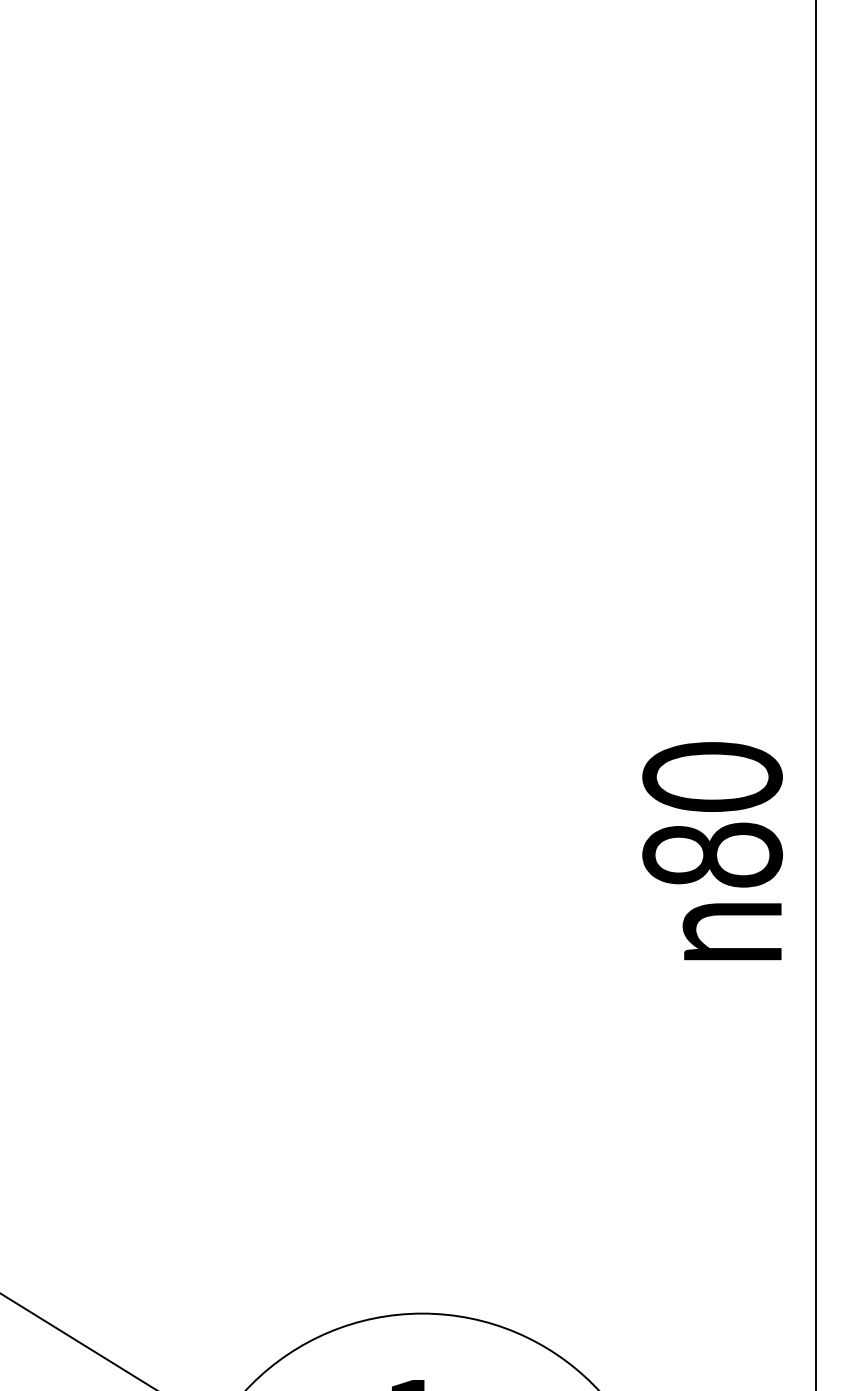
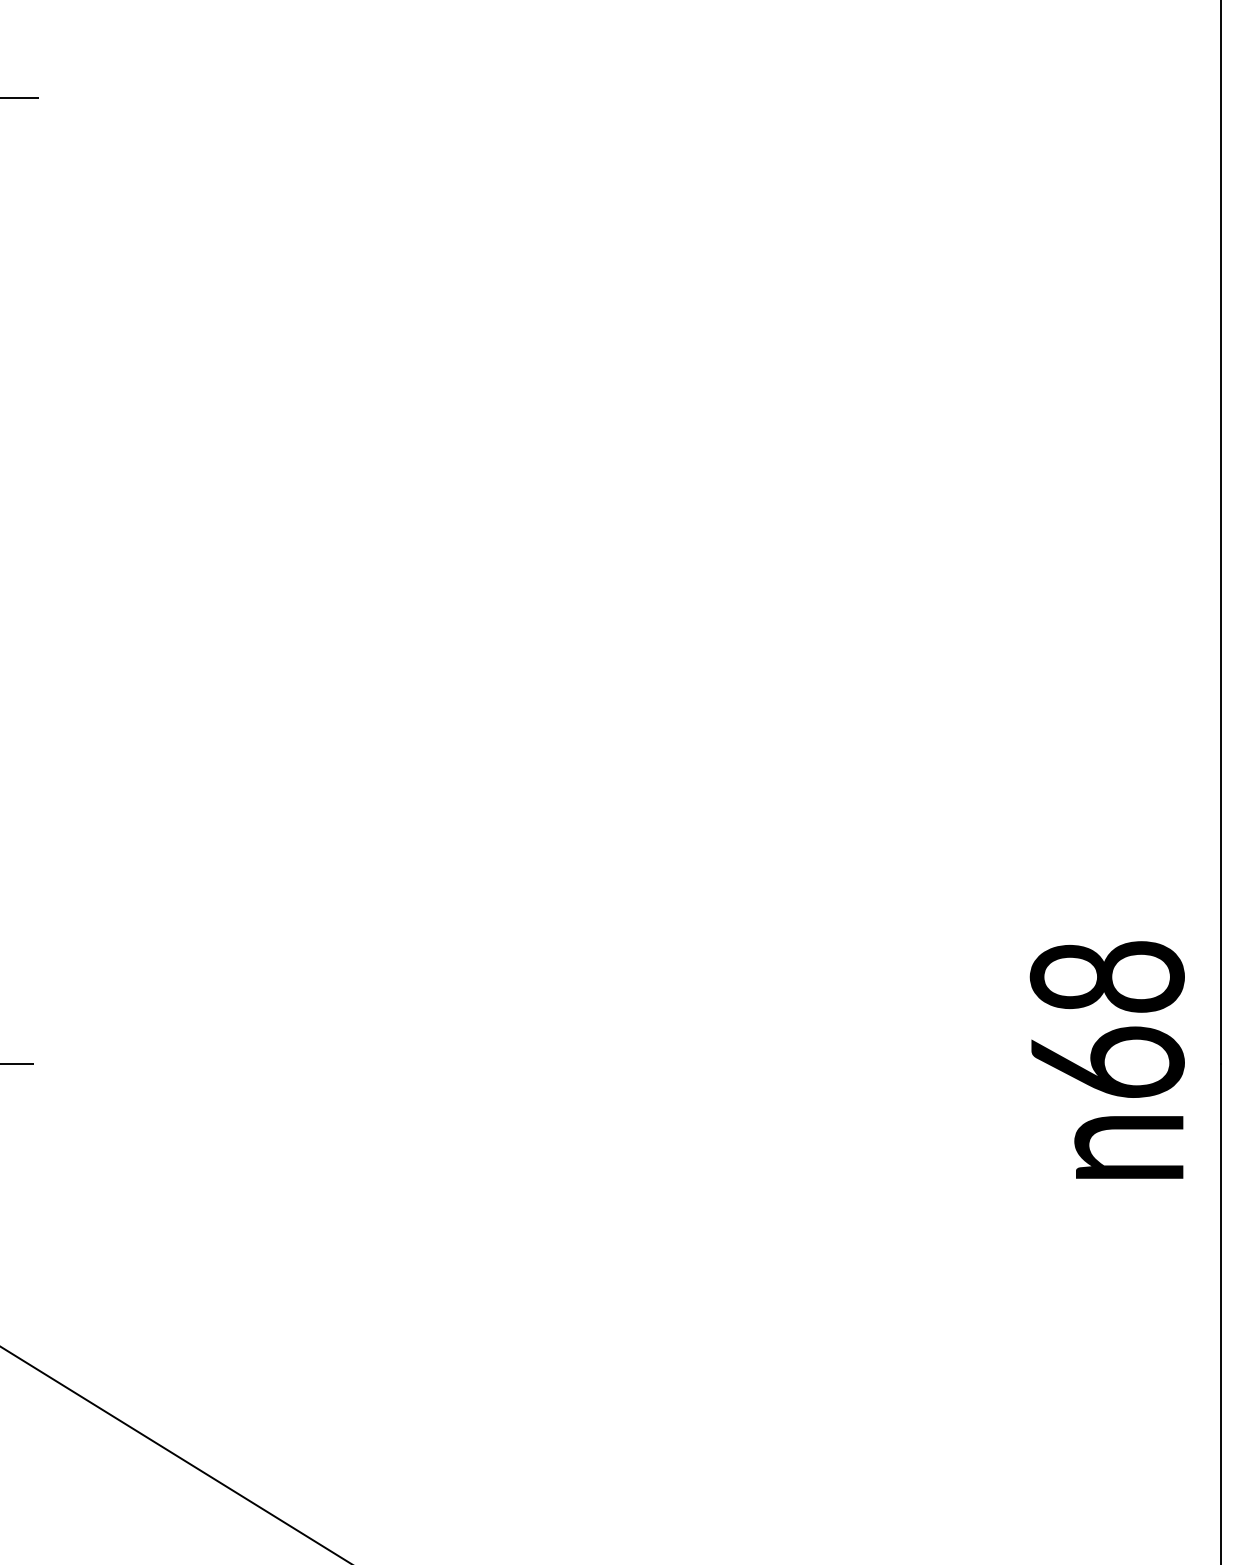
text: (711, 814) -> (1106, 1018), 80 -> 68

